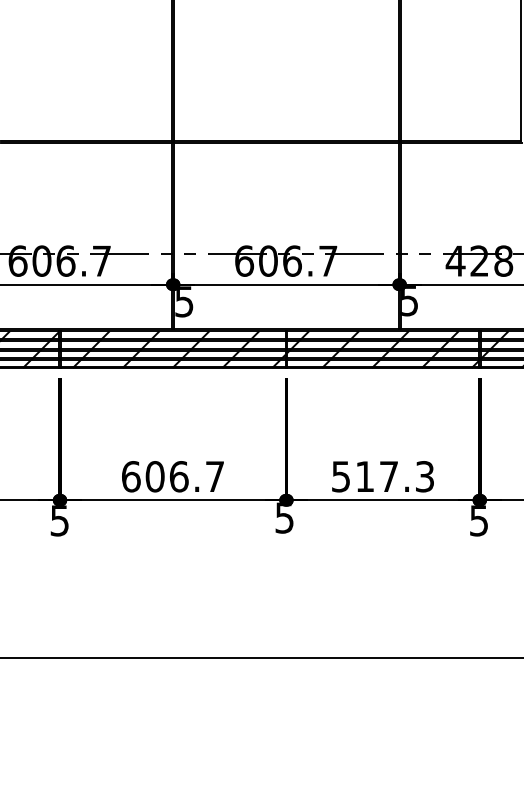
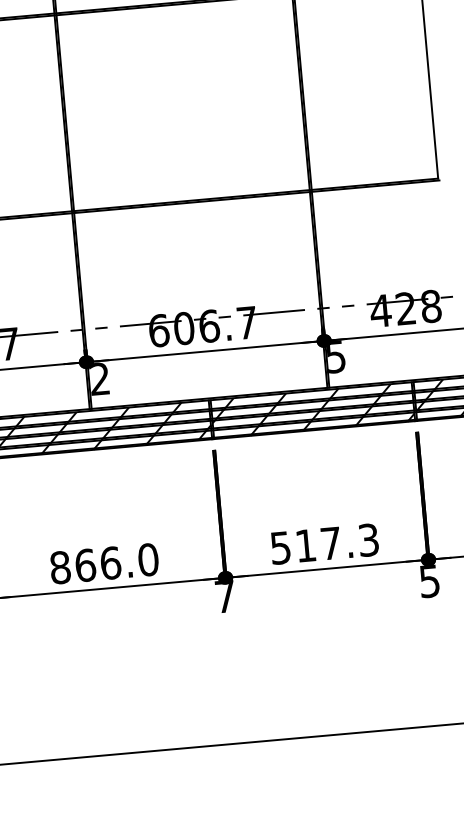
text: (184, 301) -> (99, 378), 5 -> 2
text: (172, 476) -> (103, 563), 606.7 -> 866.0
text: (284, 517) -> (225, 596), 5 -> 7

